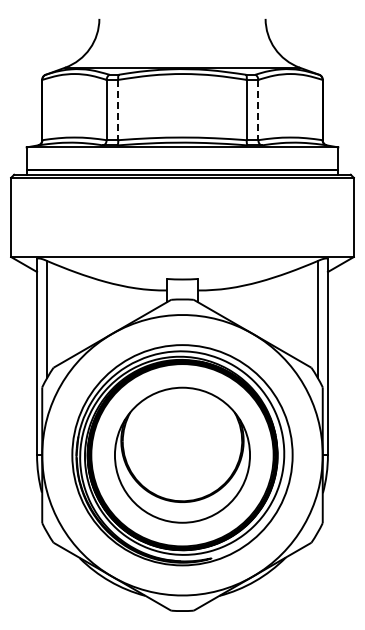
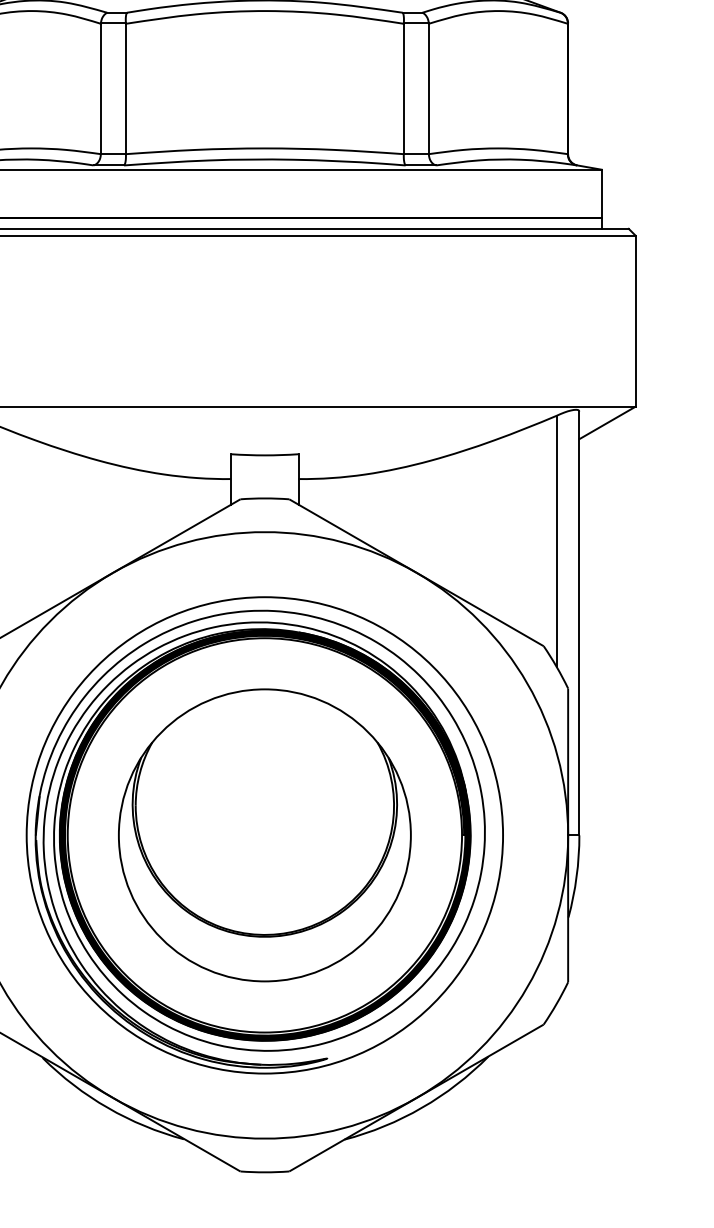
line: (118, 110) -> (126, 89), dashed -> solid
line: (258, 110) -> (429, 89), dashed -> solid

